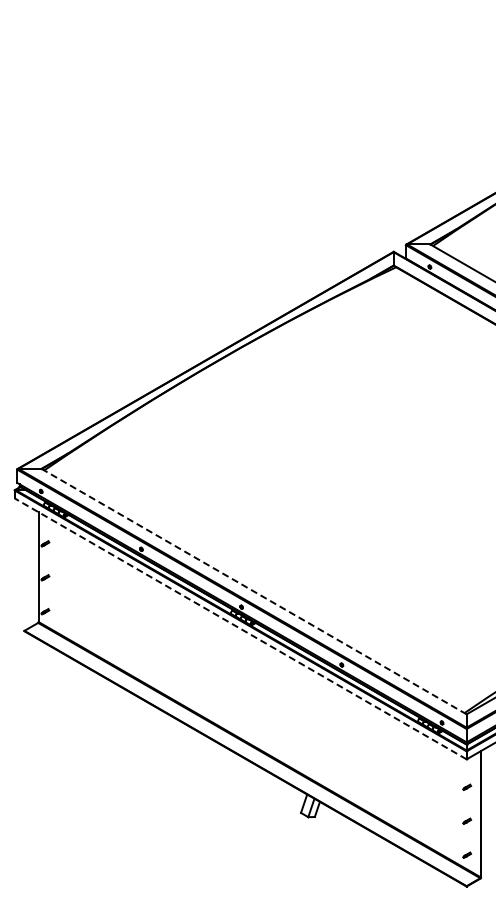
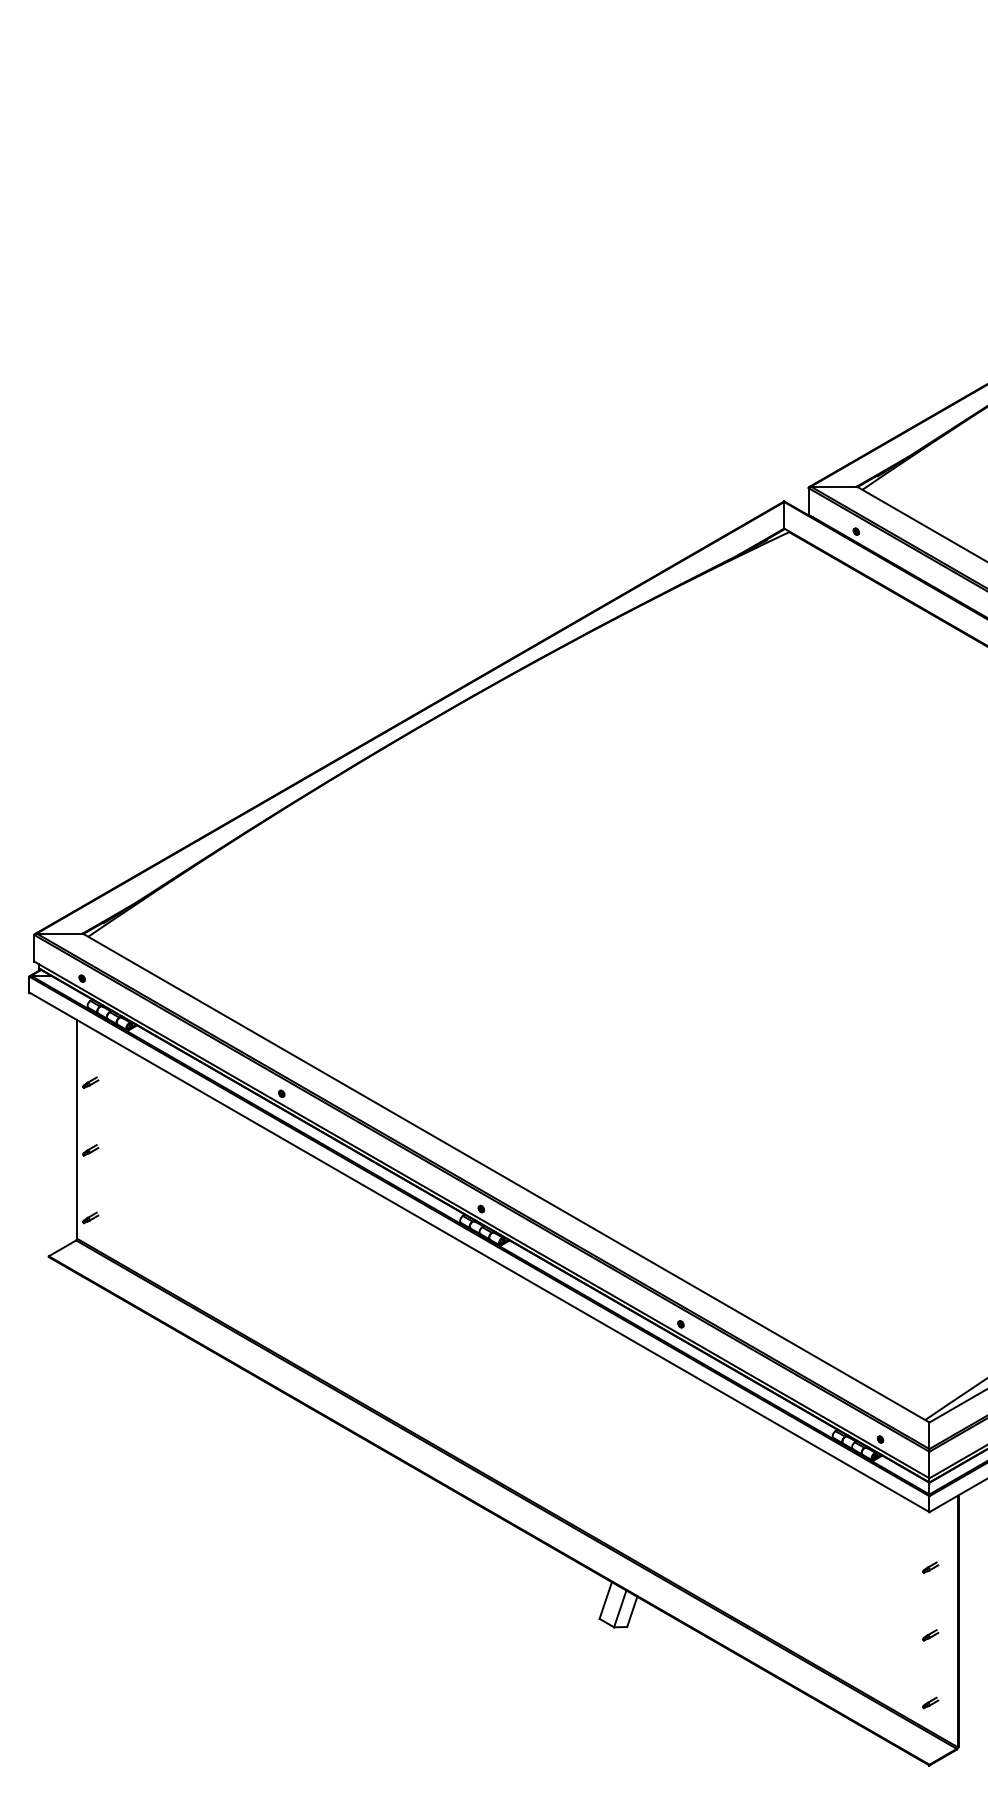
line: (253, 591) -> (504, 1177), dashed -> solid
line: (240, 628) -> (479, 1251), dashed -> solid

